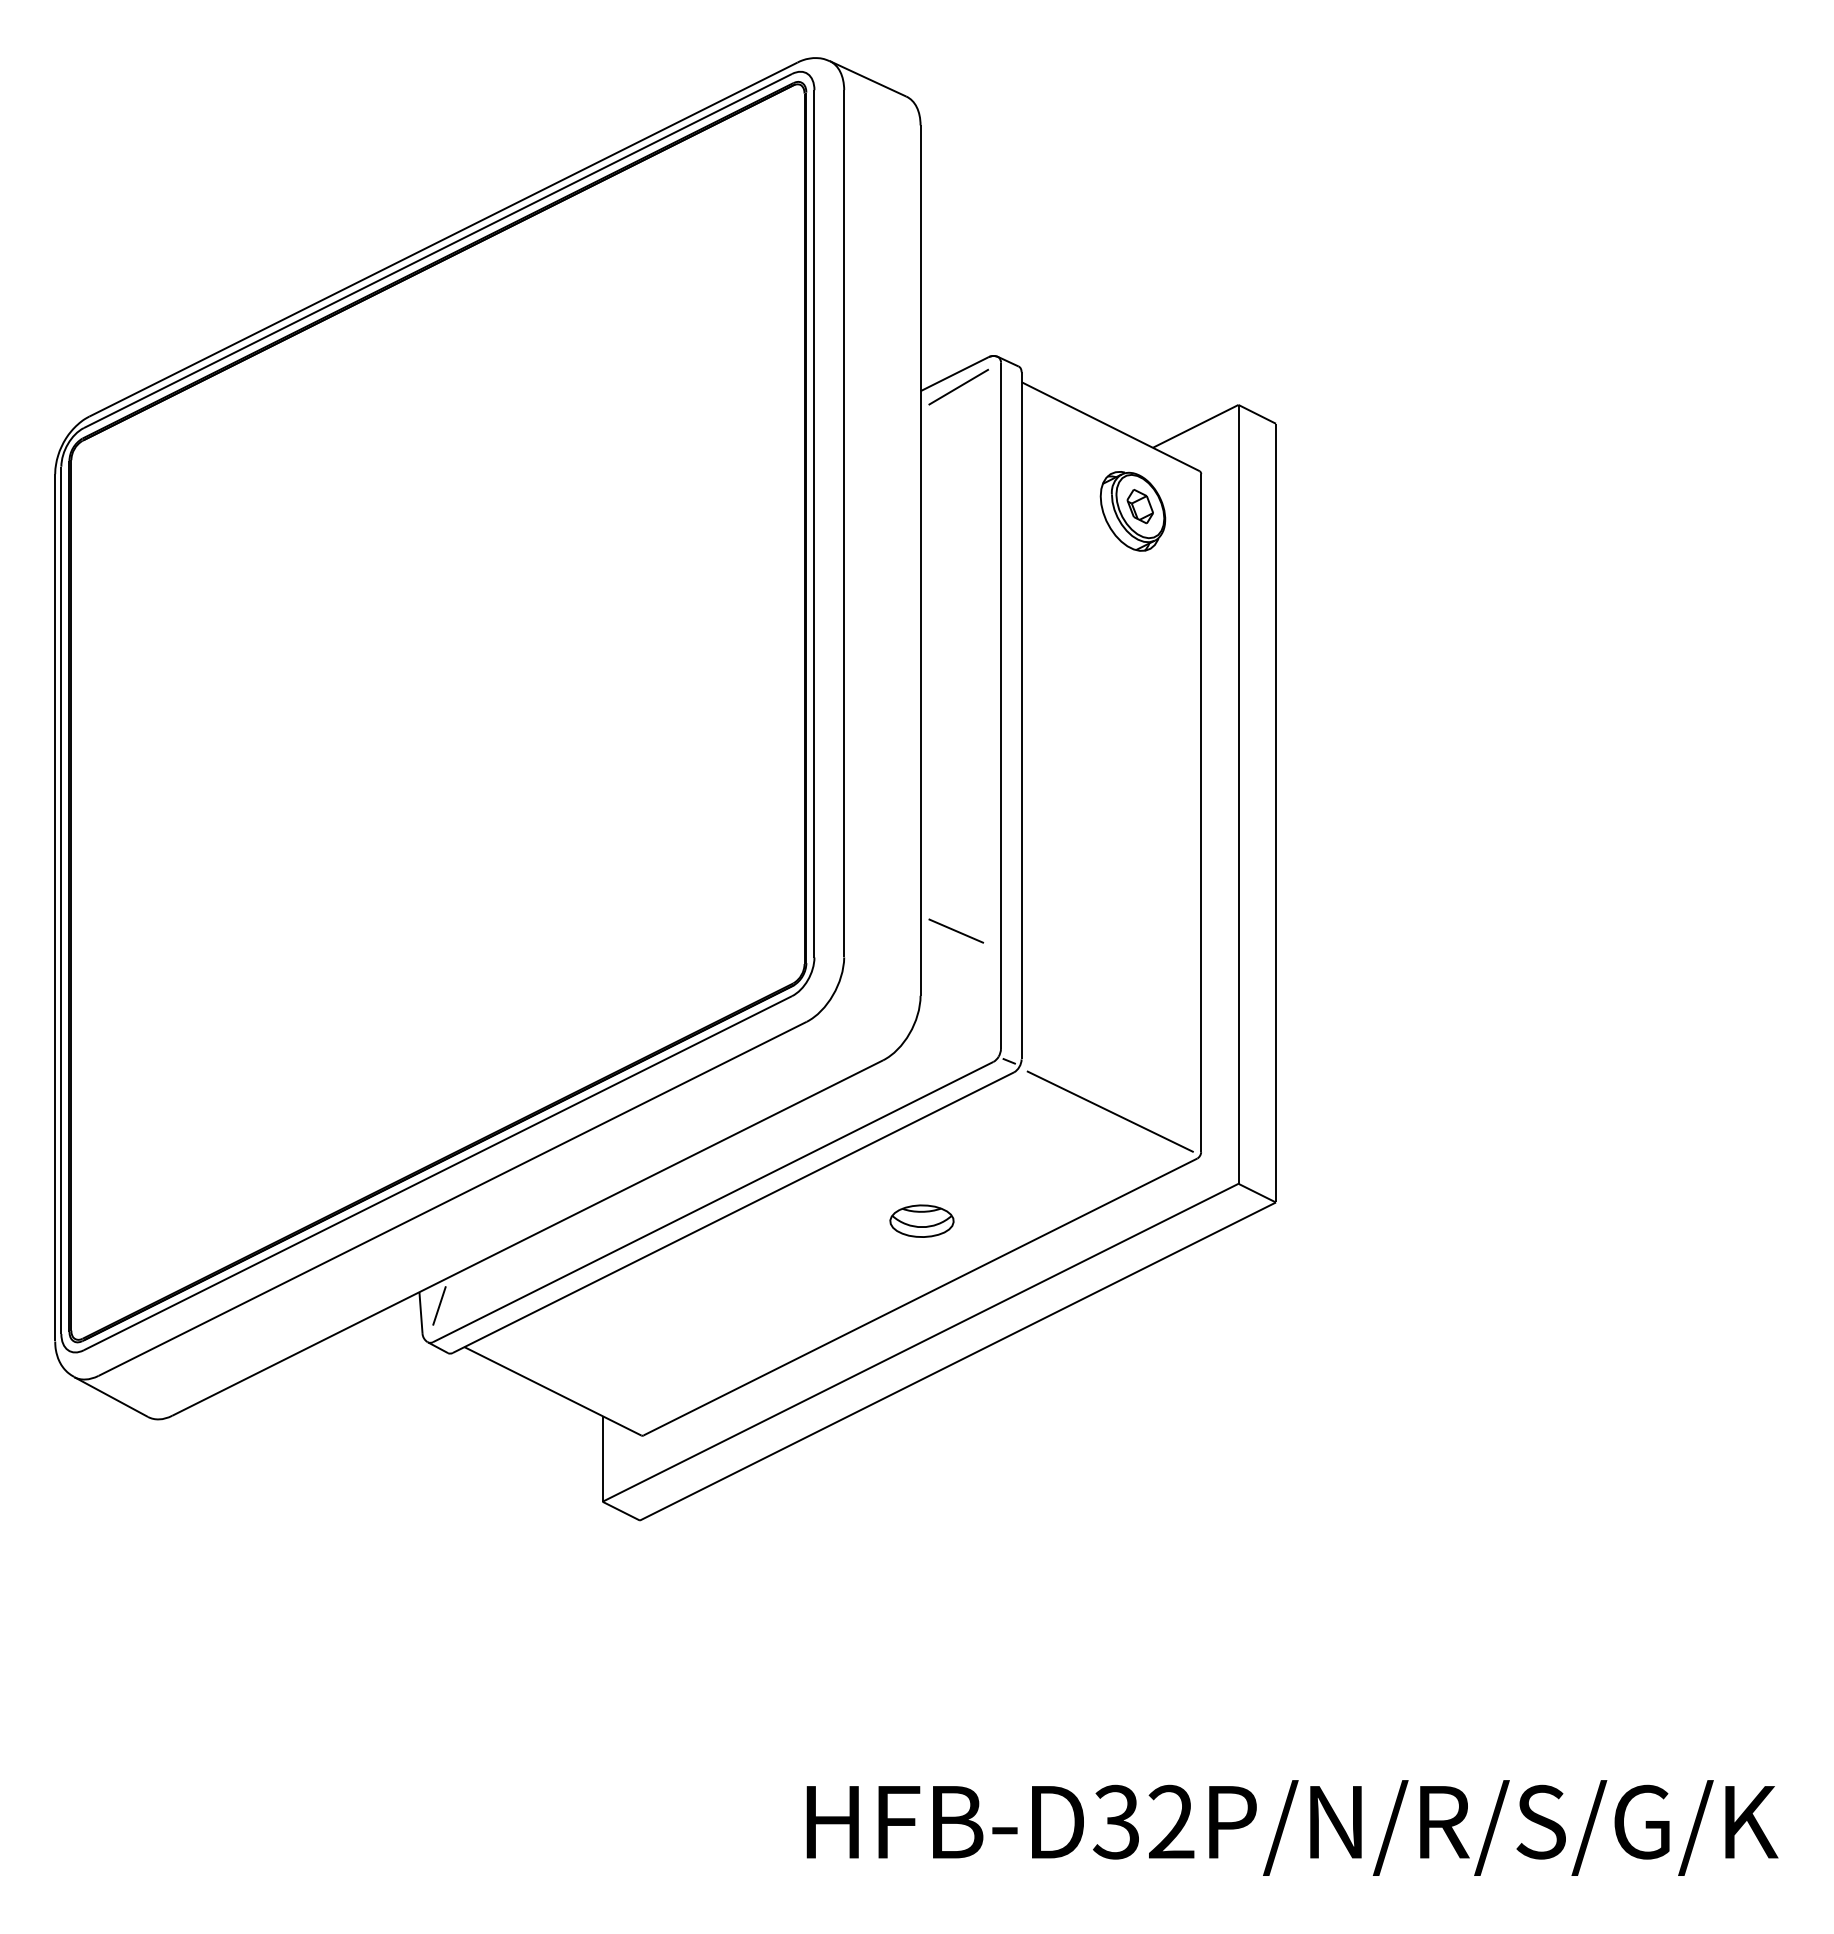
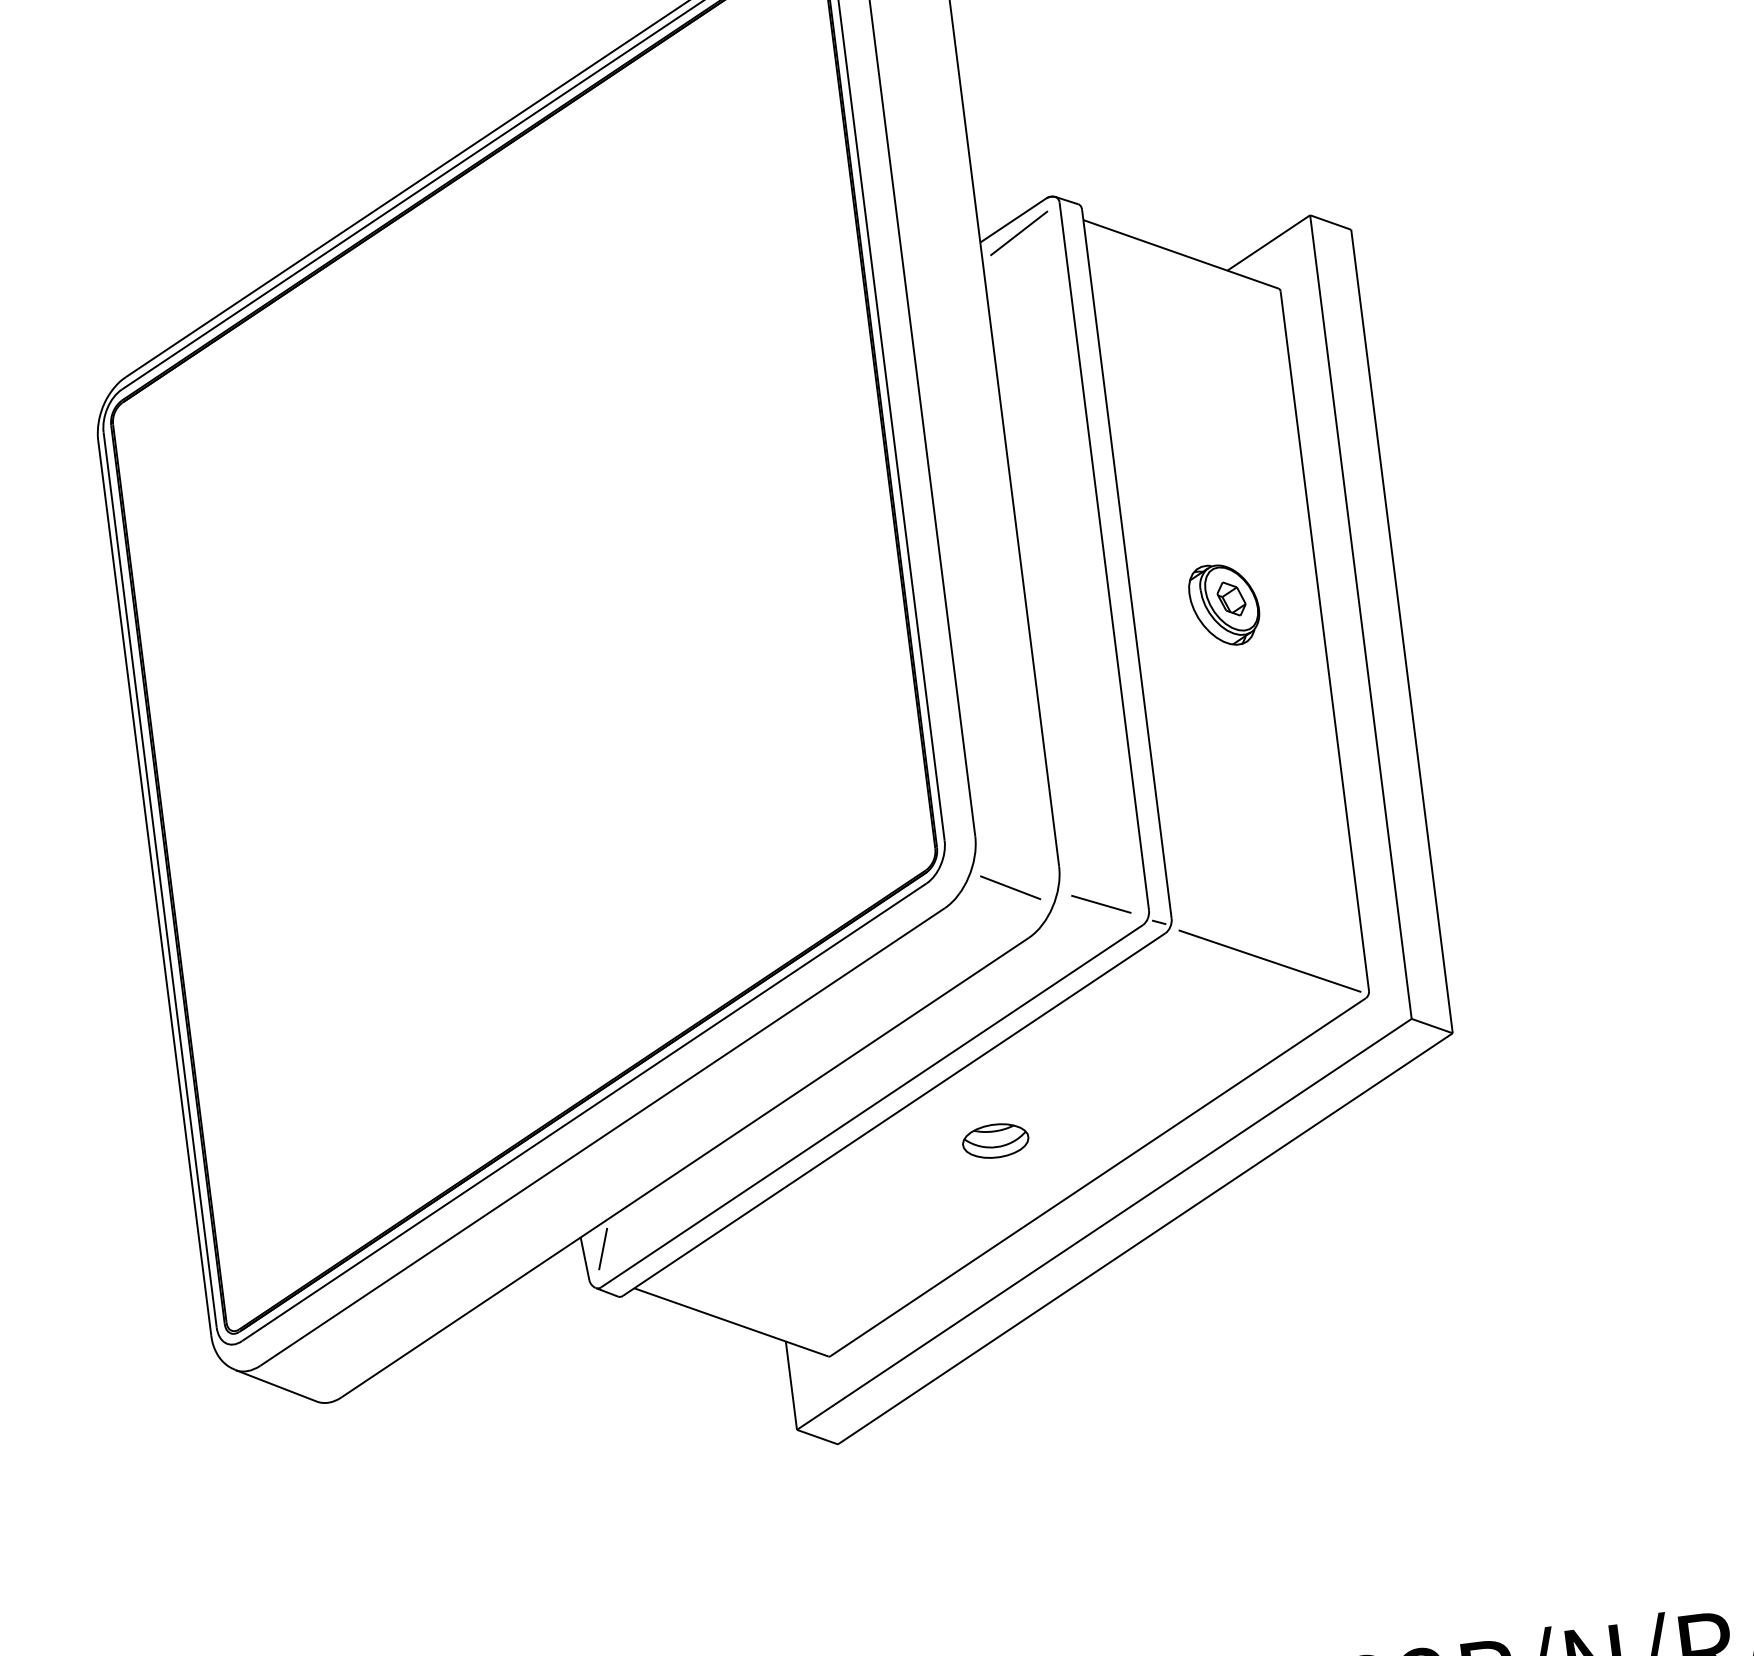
part: (1132, 511) -> (1224, 605), moved
line: (956, 930) -> (1101, 903), moved
line: (871, 1010) -> (1010, 887), added
part: (921, 1220) -> (995, 1140), moved

